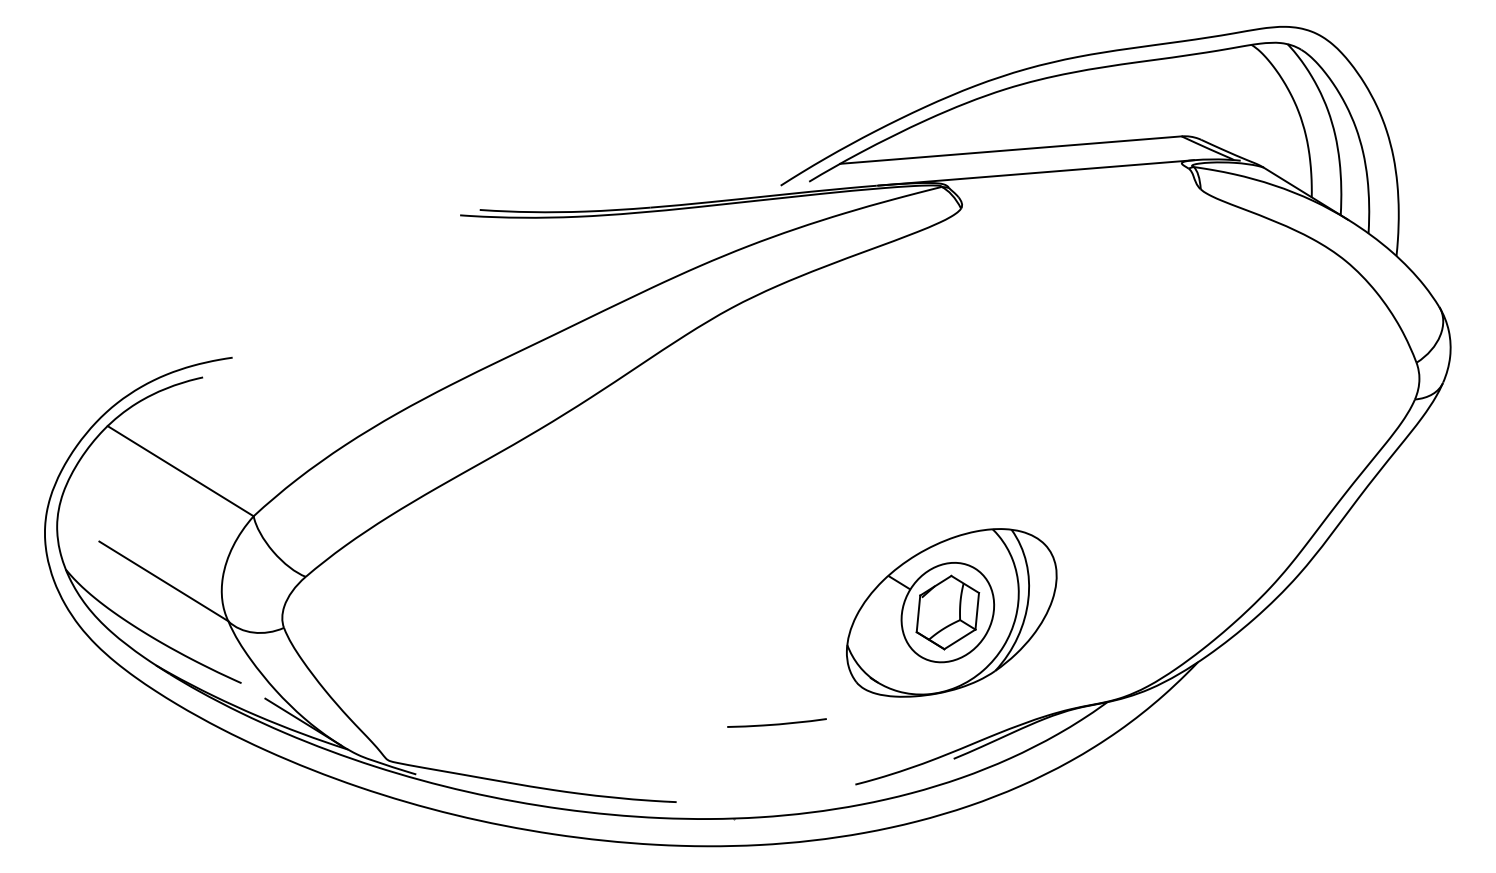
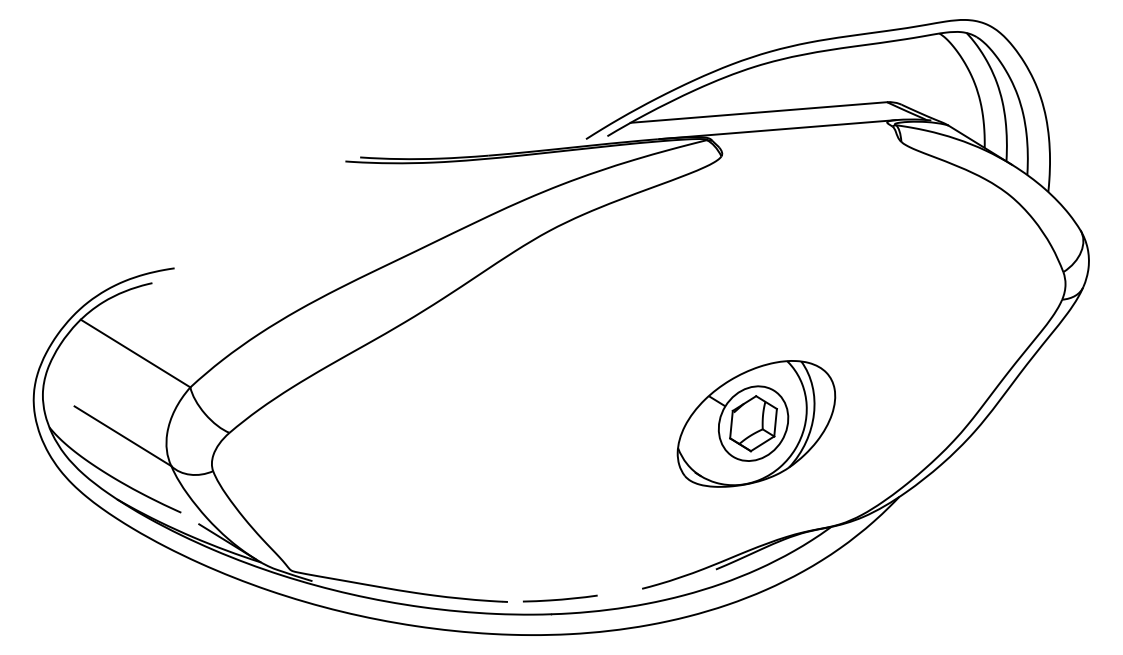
part: (951, 612) -> (756, 423), moved
line: (777, 722) -> (560, 598), moved

